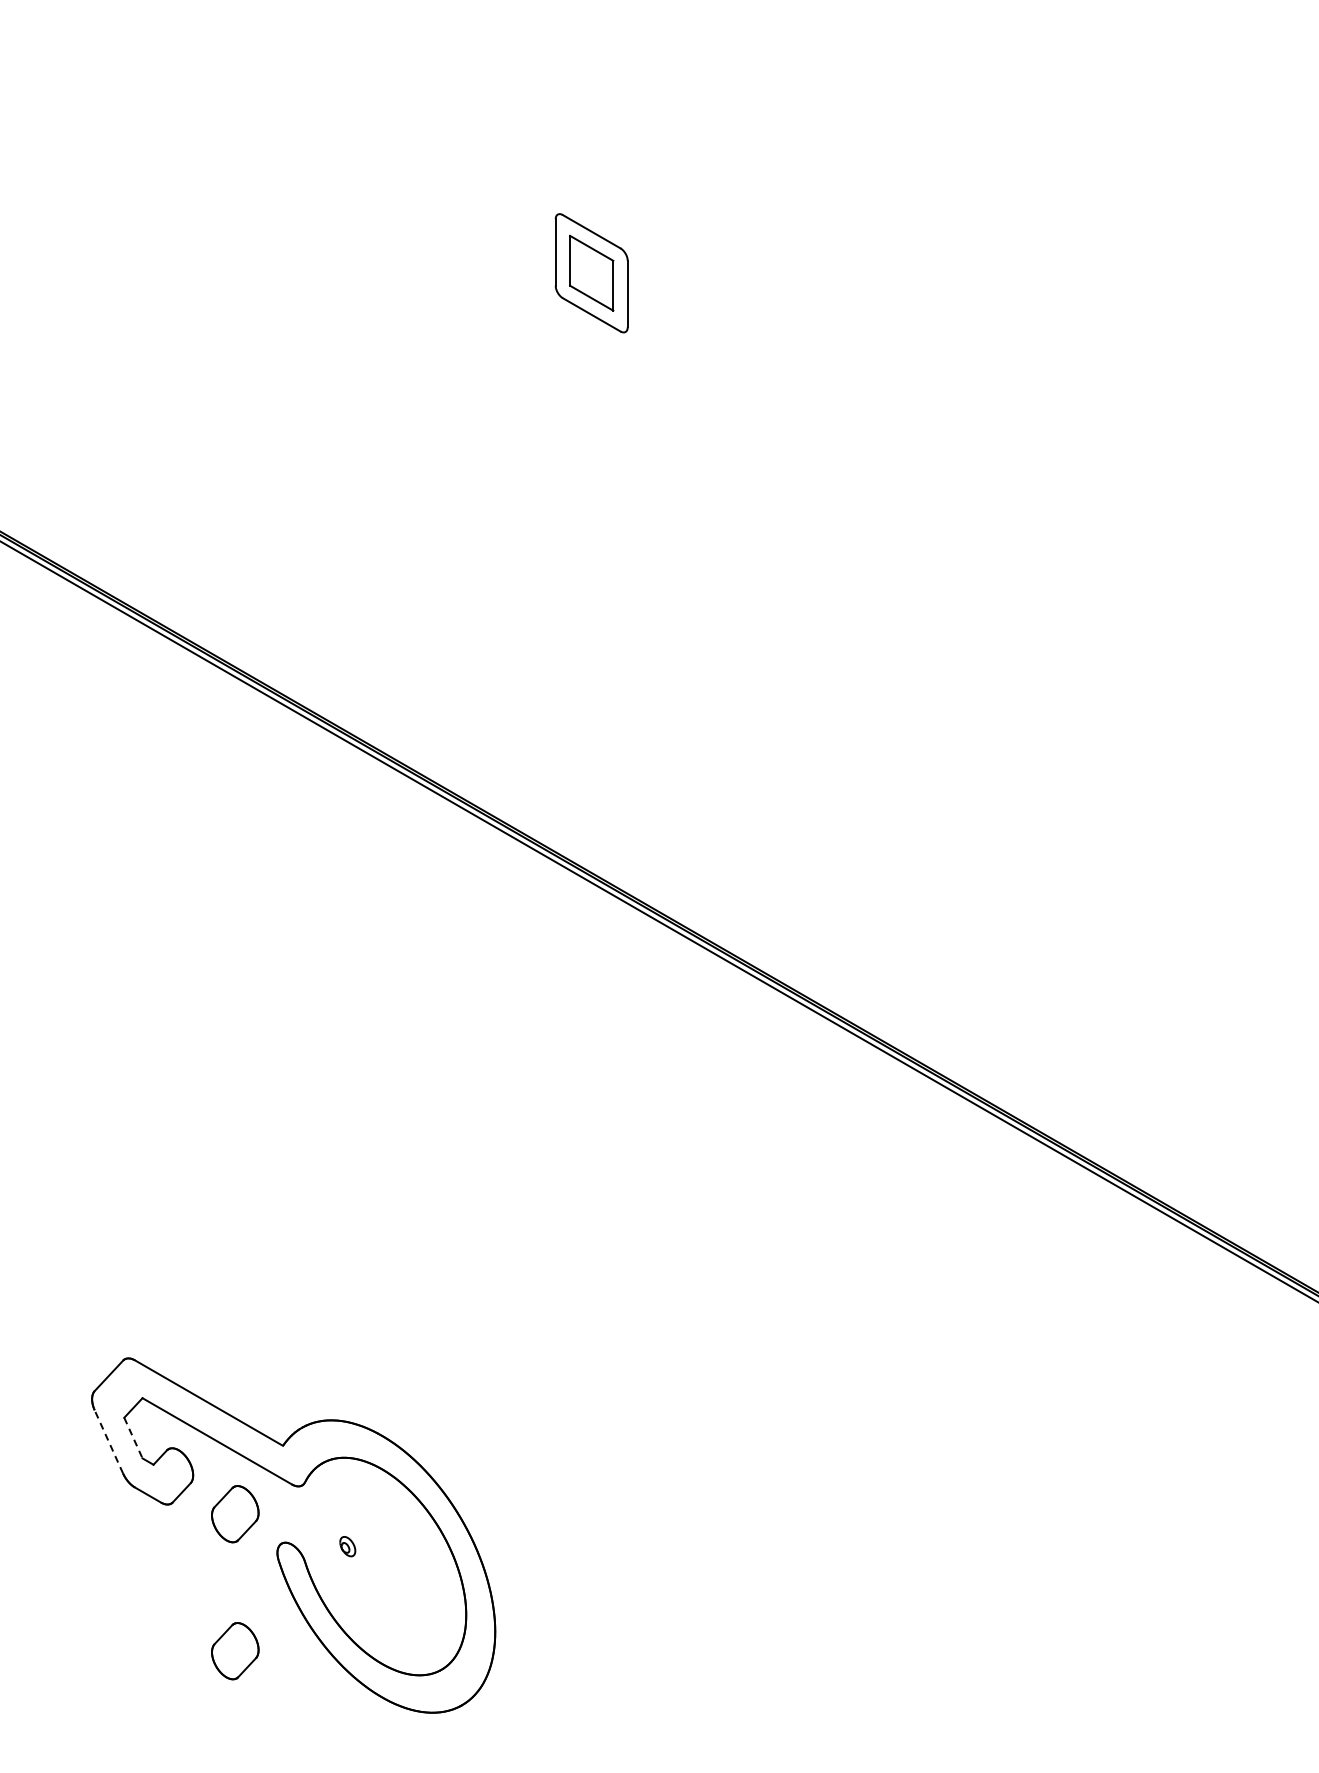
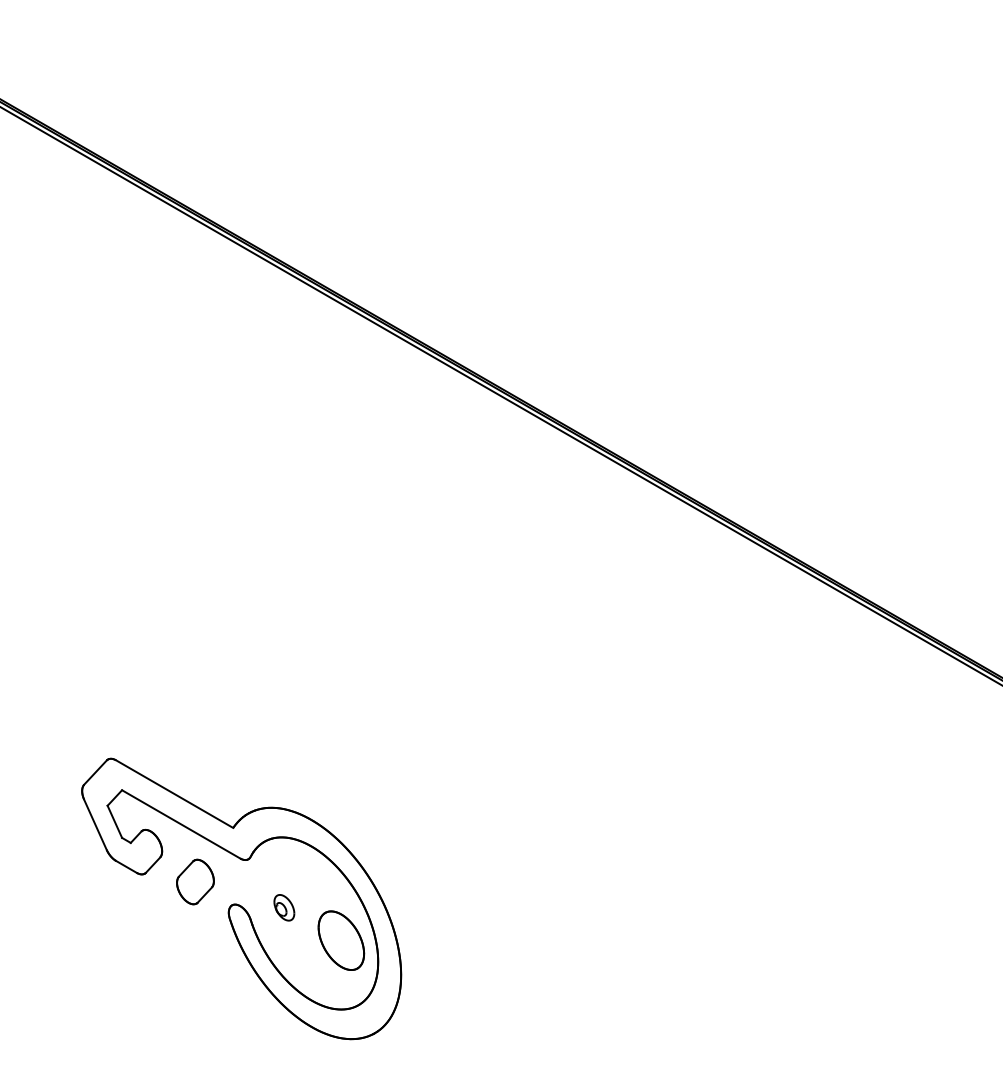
line: (133, 1438) -> (114, 822), dashed -> solid
line: (108, 1441) -> (95, 824), dashed -> solid
part: (347, 1546) -> (284, 907), size x1.67
part: (419, 1588) -> (341, 940), added
part: (235, 1651) -> (195, 990), removed

